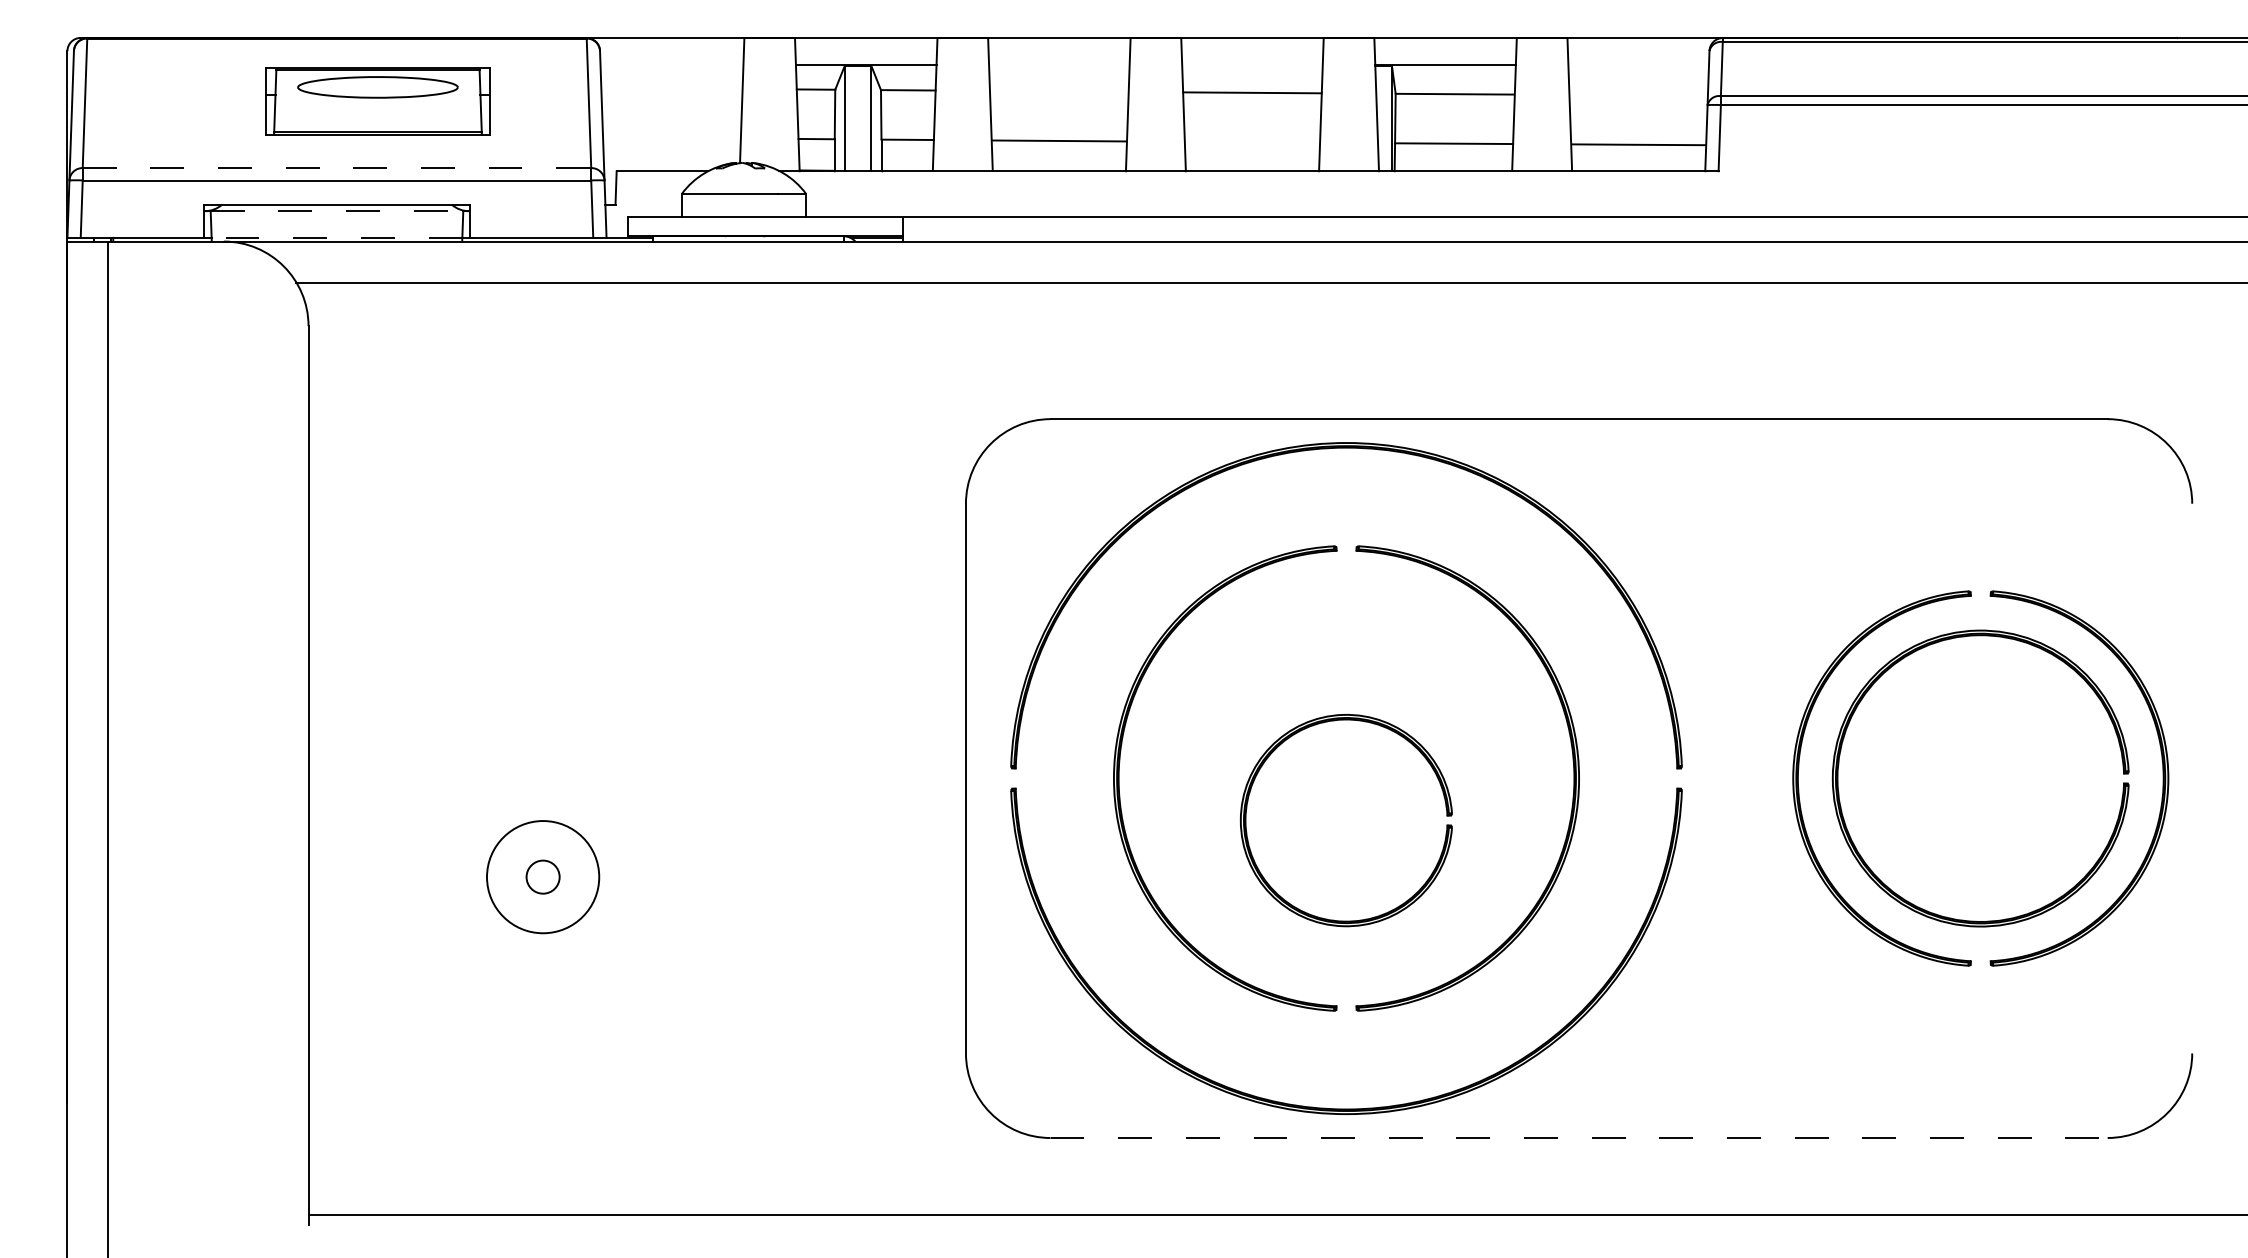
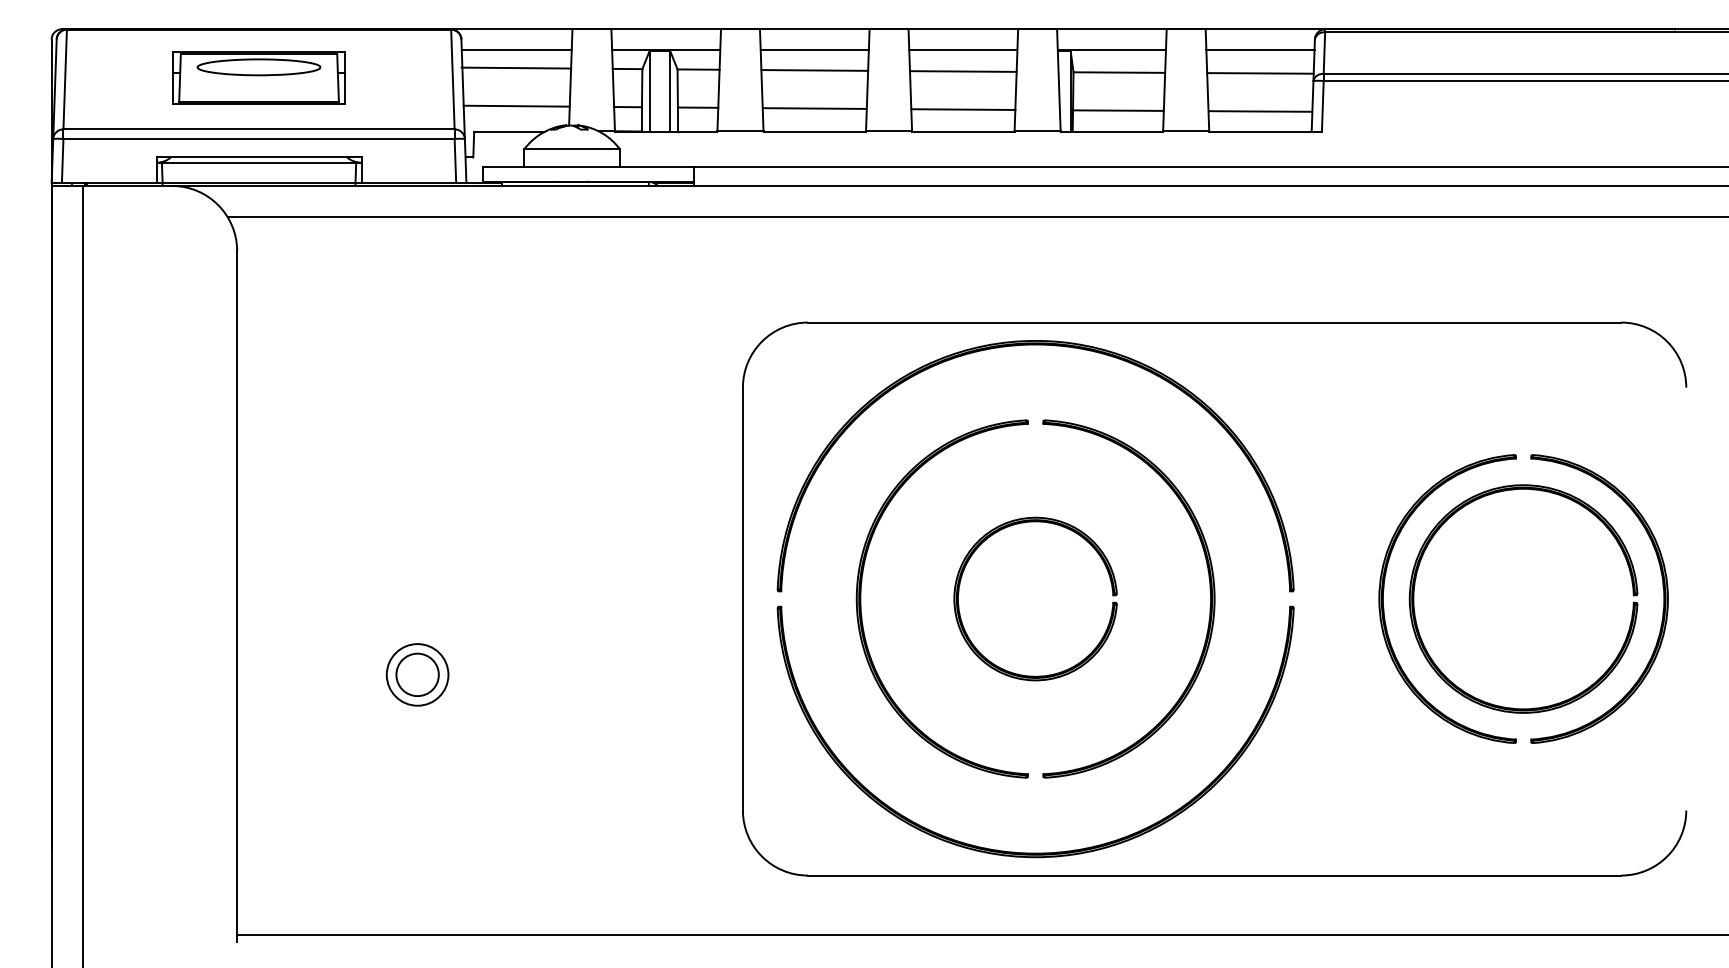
line: (671, 64) -> (516, 49), added
line: (1059, 64) -> (814, 49), added
line: (1252, 64) -> (963, 49), added
line: (1638, 64) -> (1260, 49), added
line: (671, 87) -> (516, 67), added
line: (1058, 90) -> (814, 69), added
line: (1638, 94) -> (1260, 72), added
part: (377, 101) -> (258, 78), moved
line: (671, 137) -> (516, 105), added
line: (1252, 141) -> (963, 108), added
line: (337, 168) -> (259, 129), dashed -> solid
line: (337, 211) -> (259, 162), dashed -> solid
line: (336, 237) -> (258, 182), dashed -> solid
part: (1249, 797) -> (961, 581), moved
circle: (542, 876) -> (417, 674), size x1.67
circle: (543, 877) -> (417, 675), size x0.71
line: (1579, 1137) -> (1214, 875), dashed -> solid

